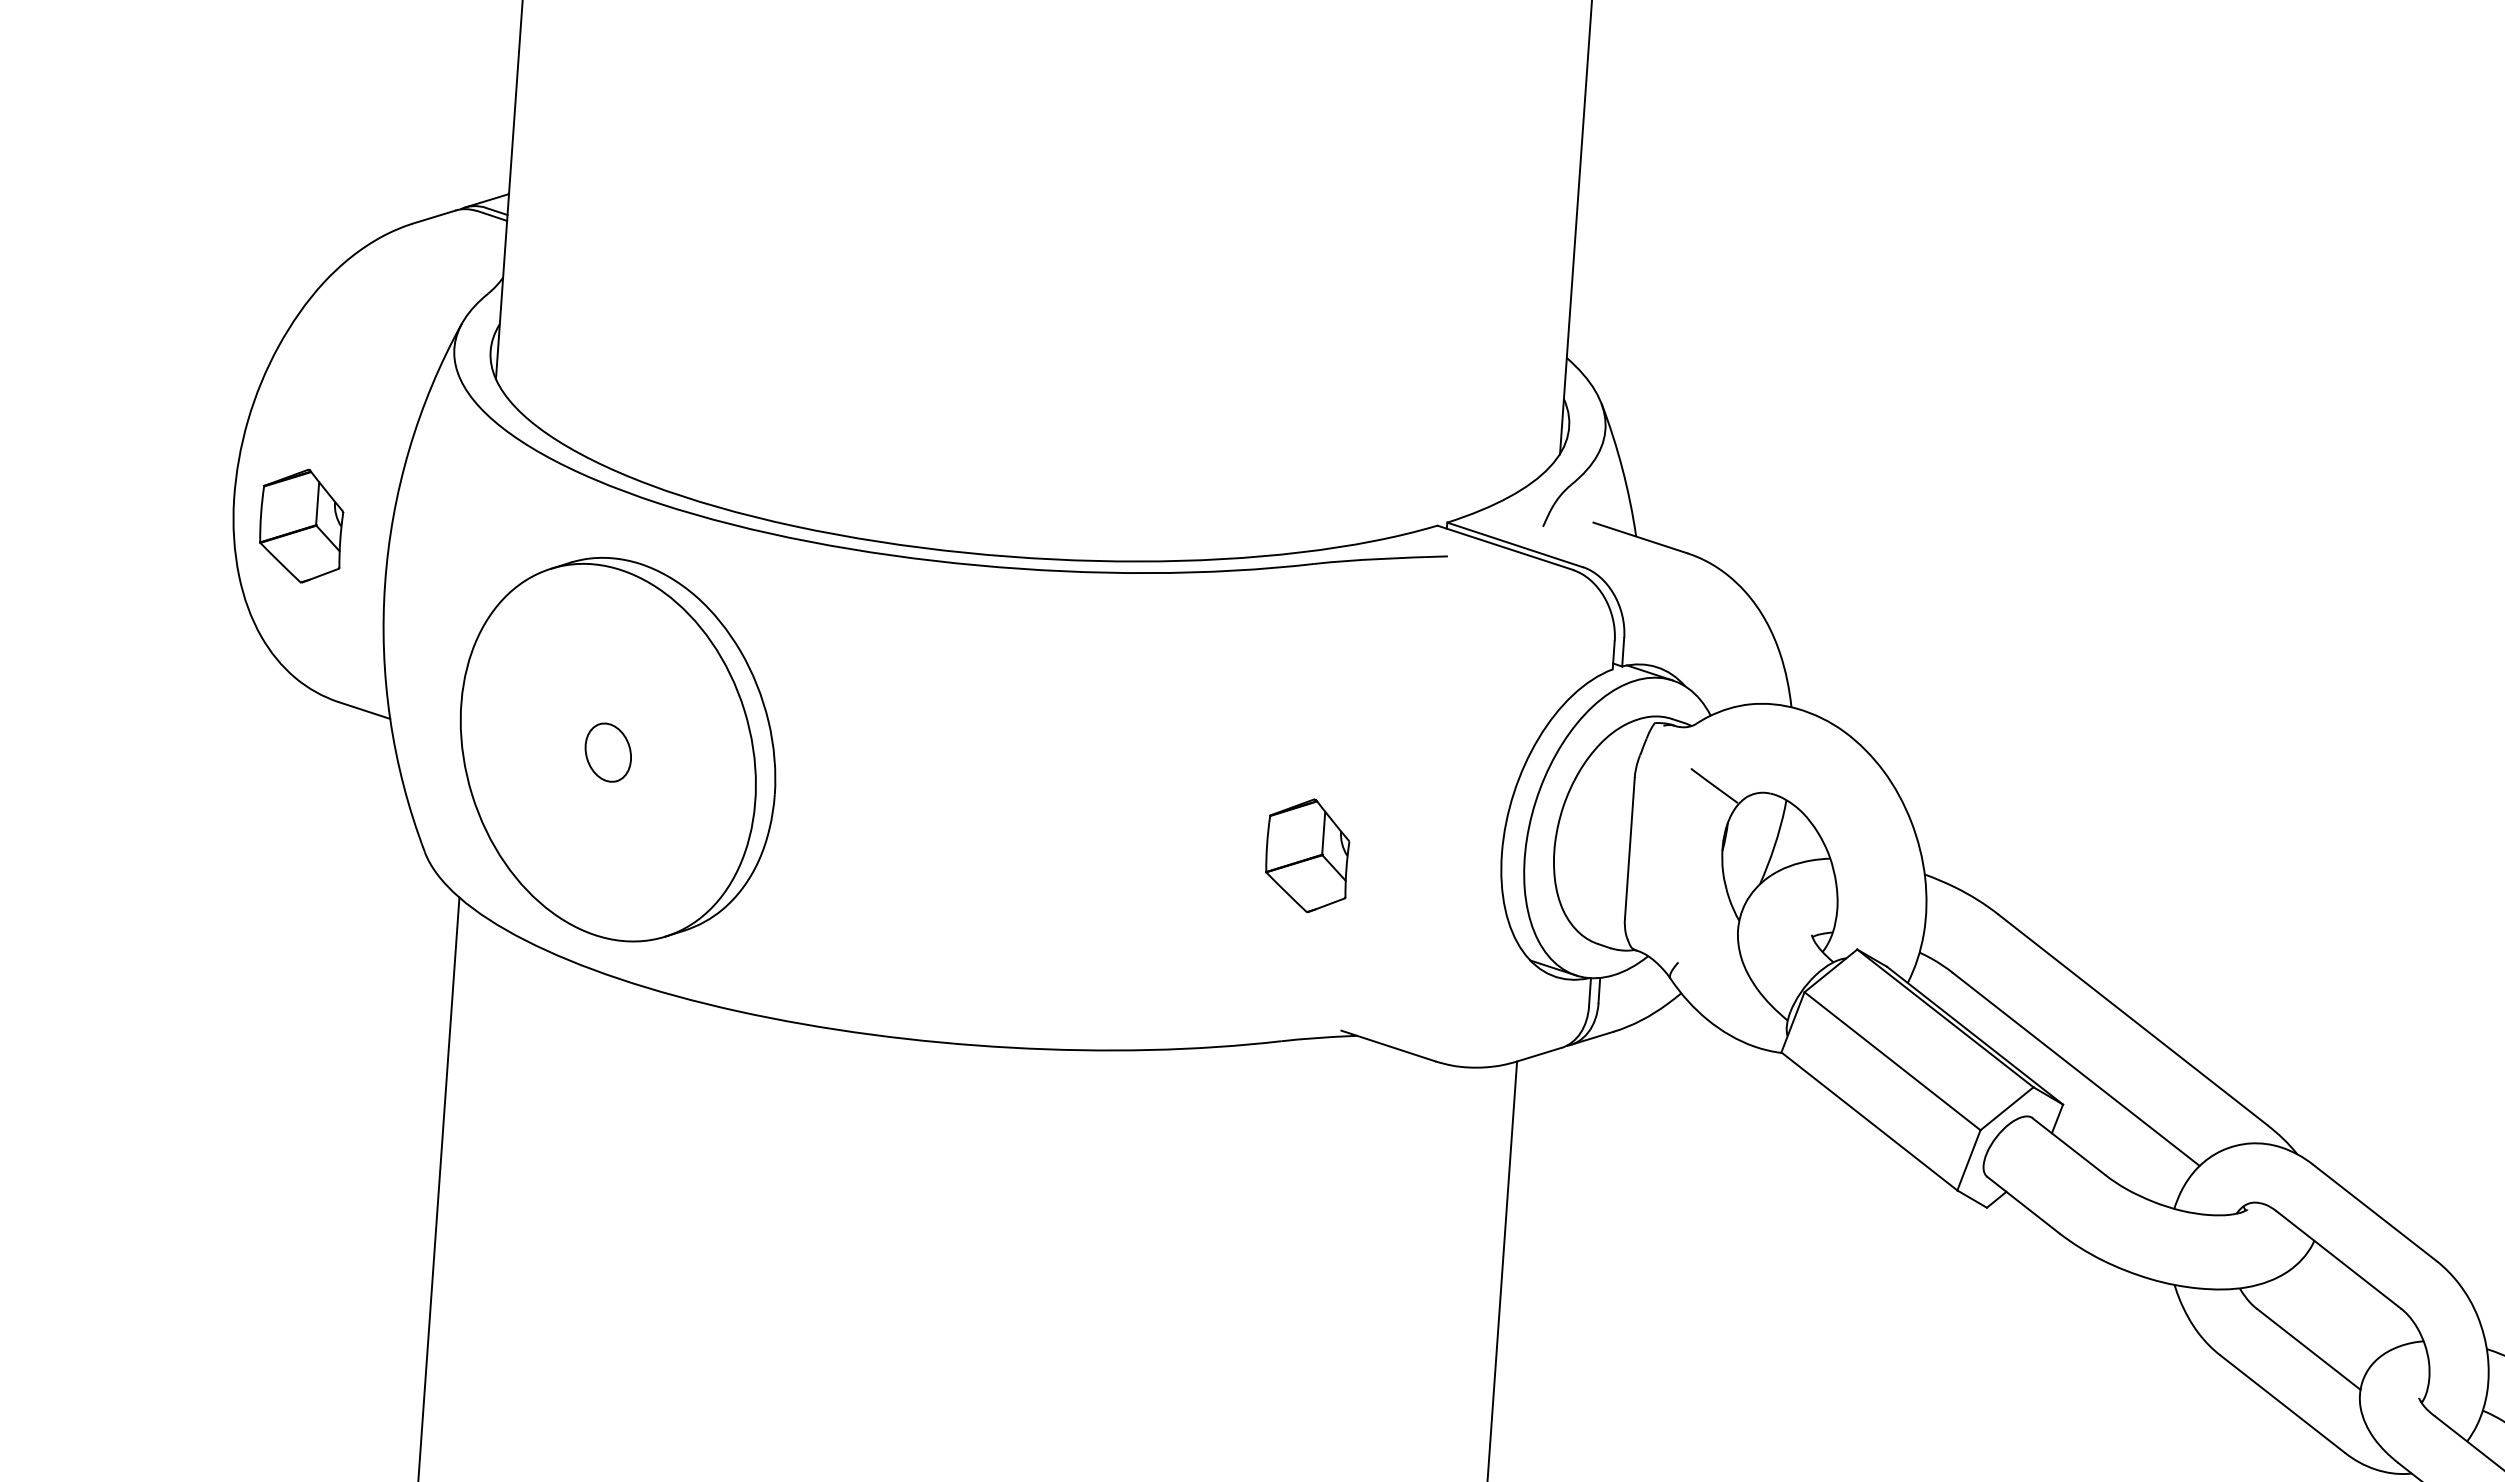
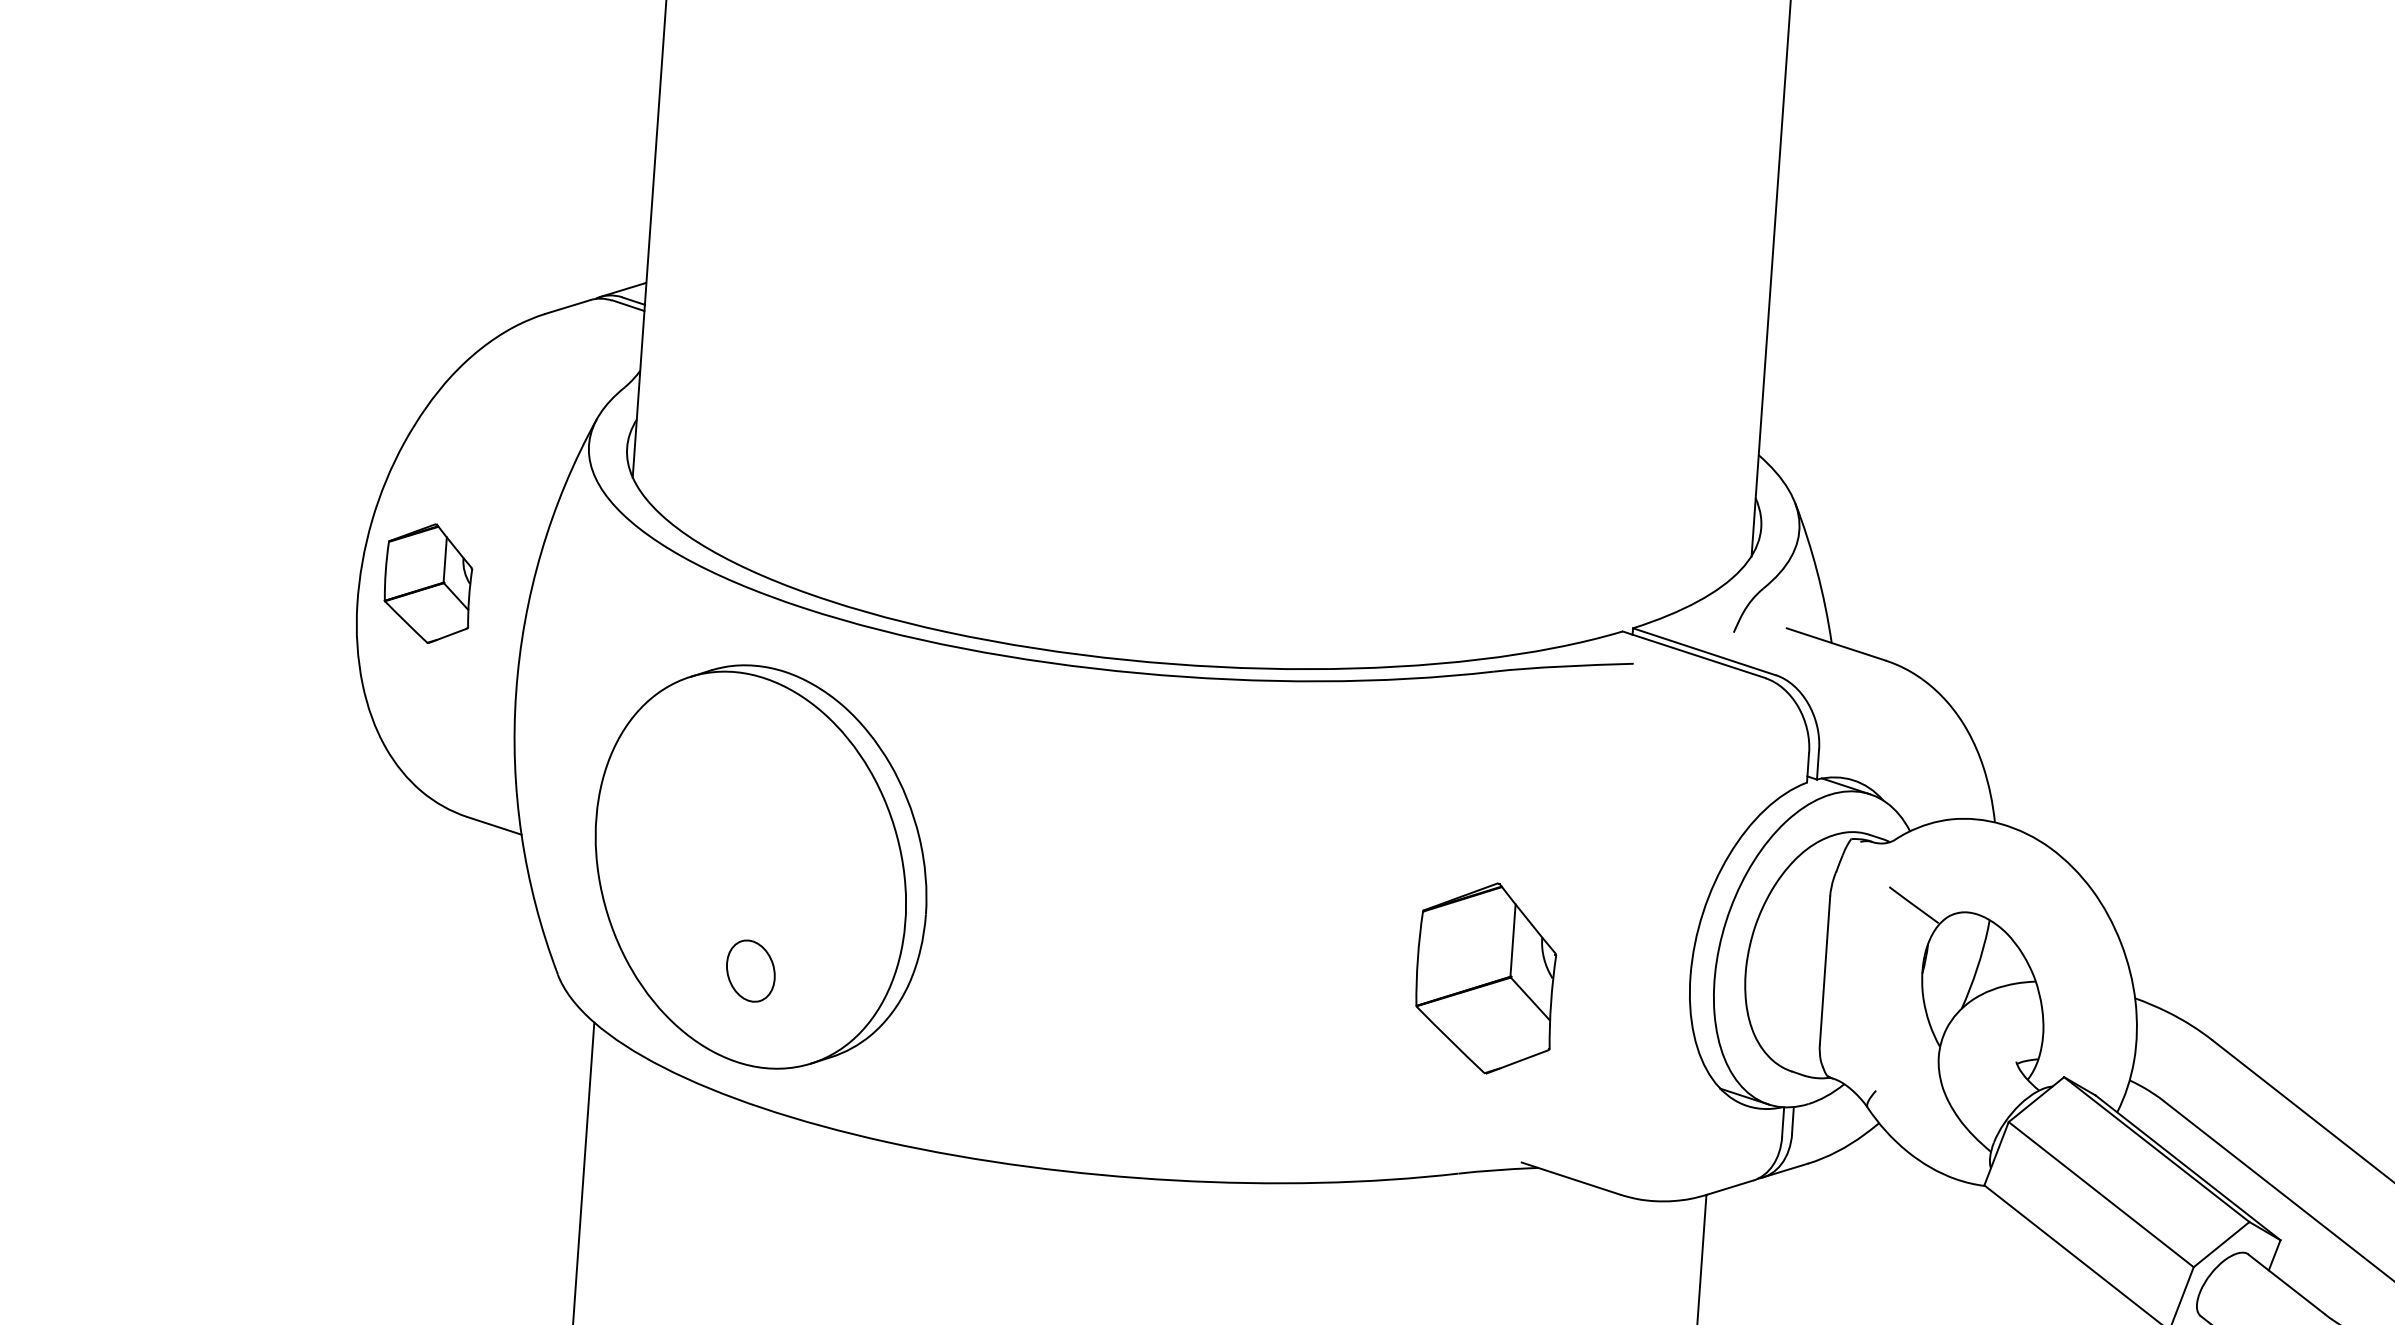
part: (301, 525) -> (428, 582), moved
part: (607, 752) -> (750, 970), moved
part: (1307, 855) -> (1486, 978), size x1.6

